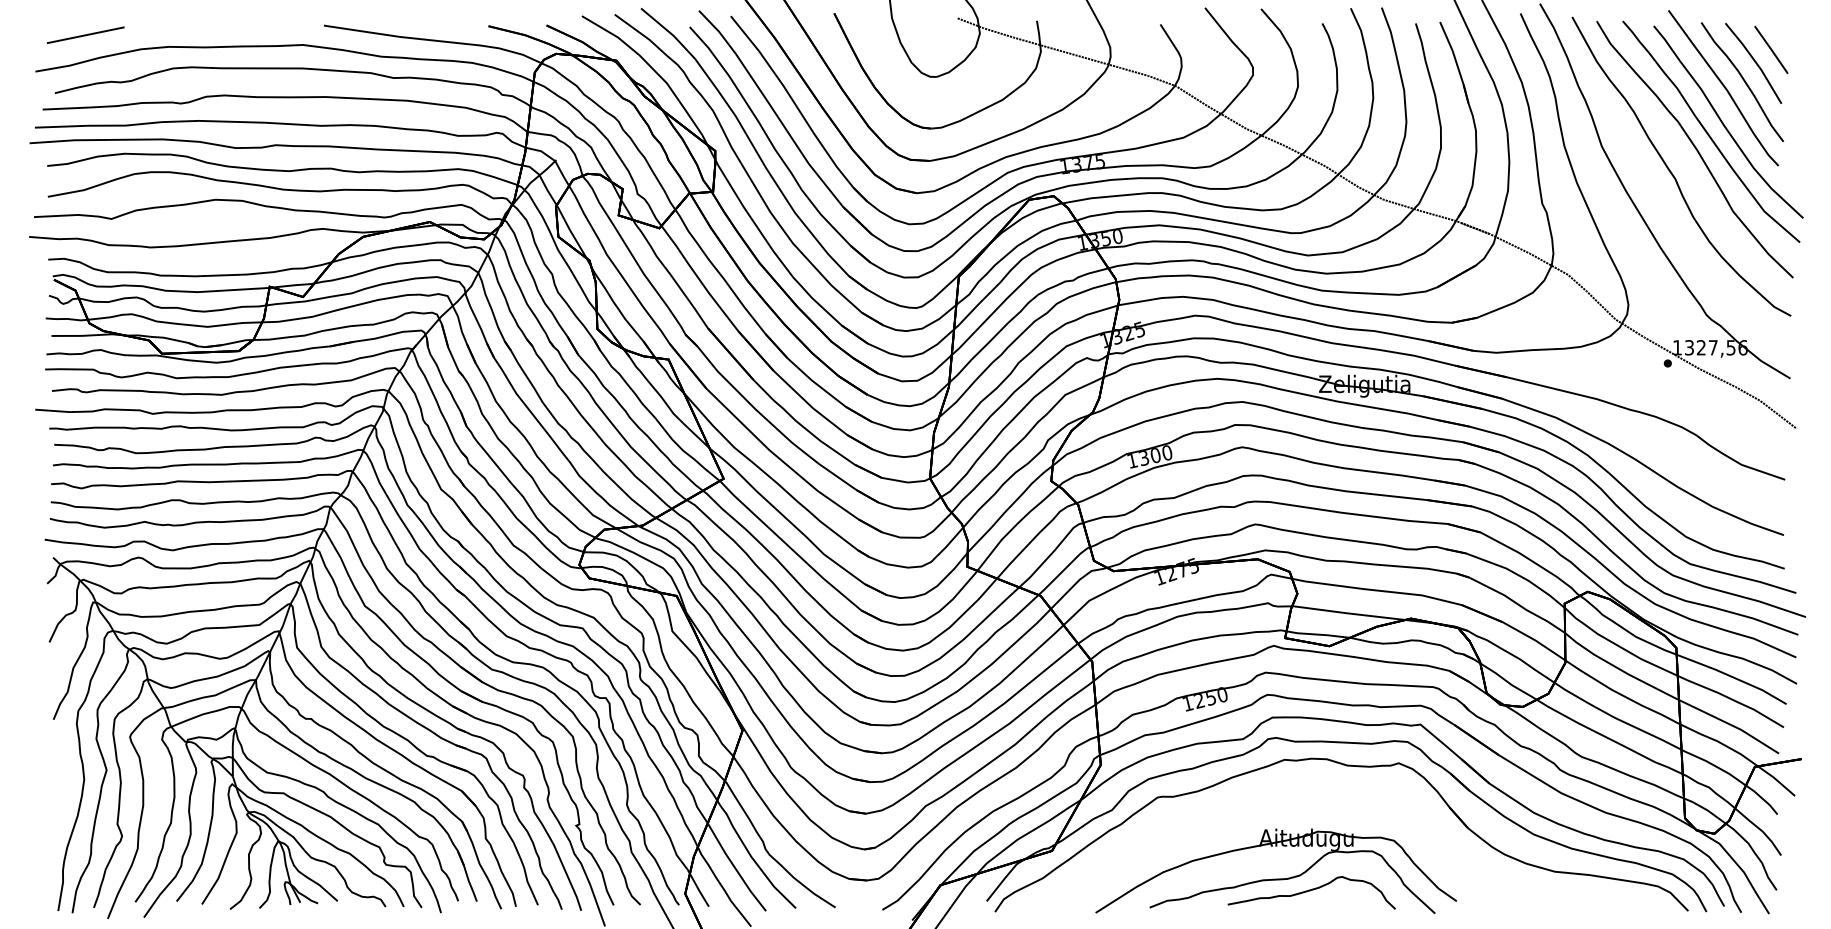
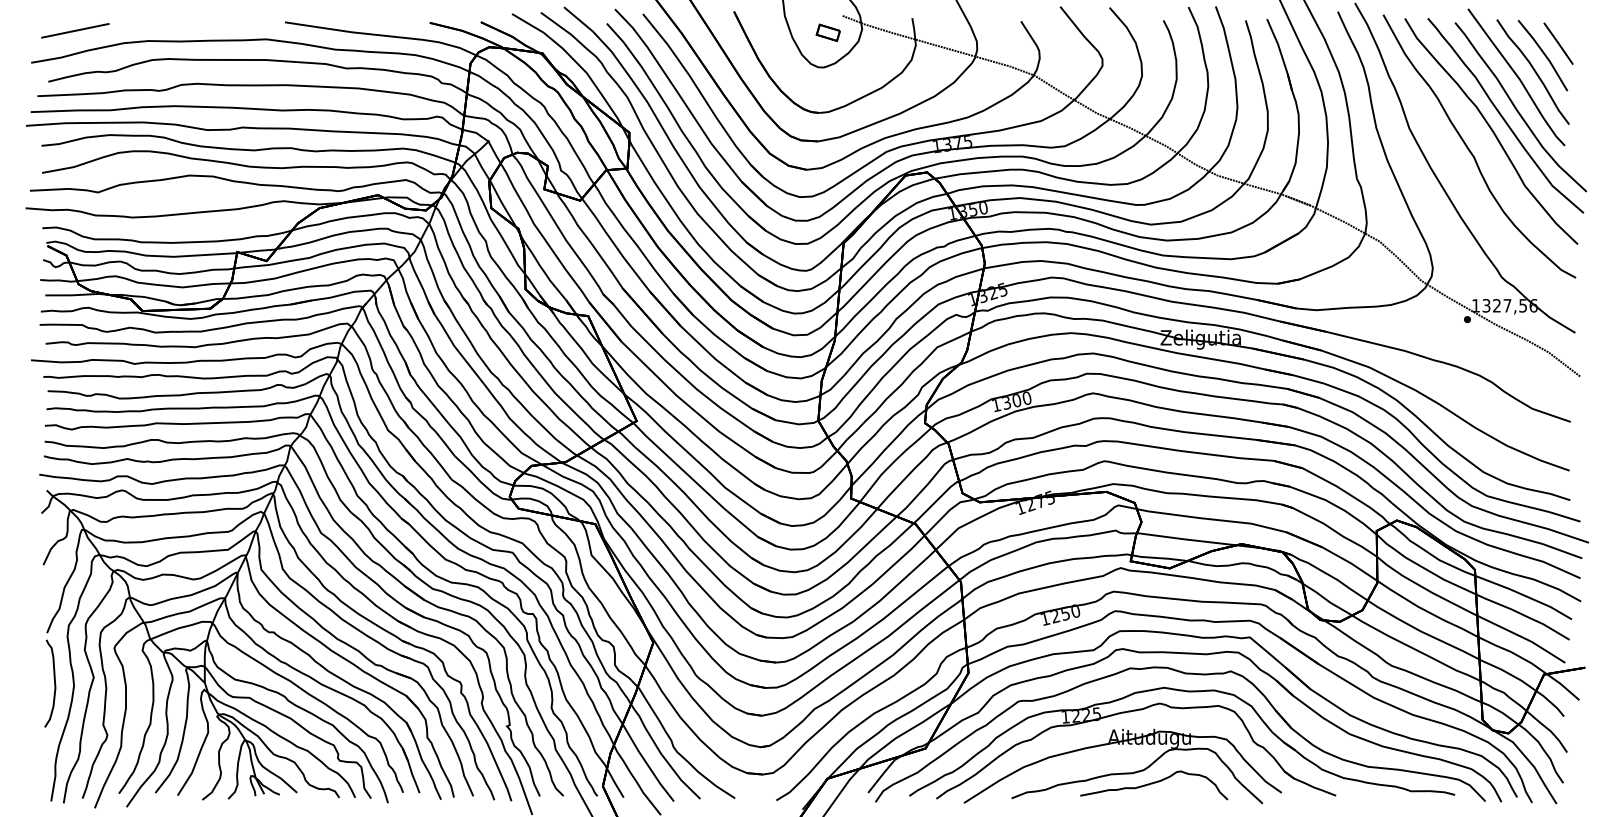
part: (941, 37) -> (828, 32), added
curve: (61, 777) -> (54, 683), added
part: (1344, 806) -> (1182, 709), added

